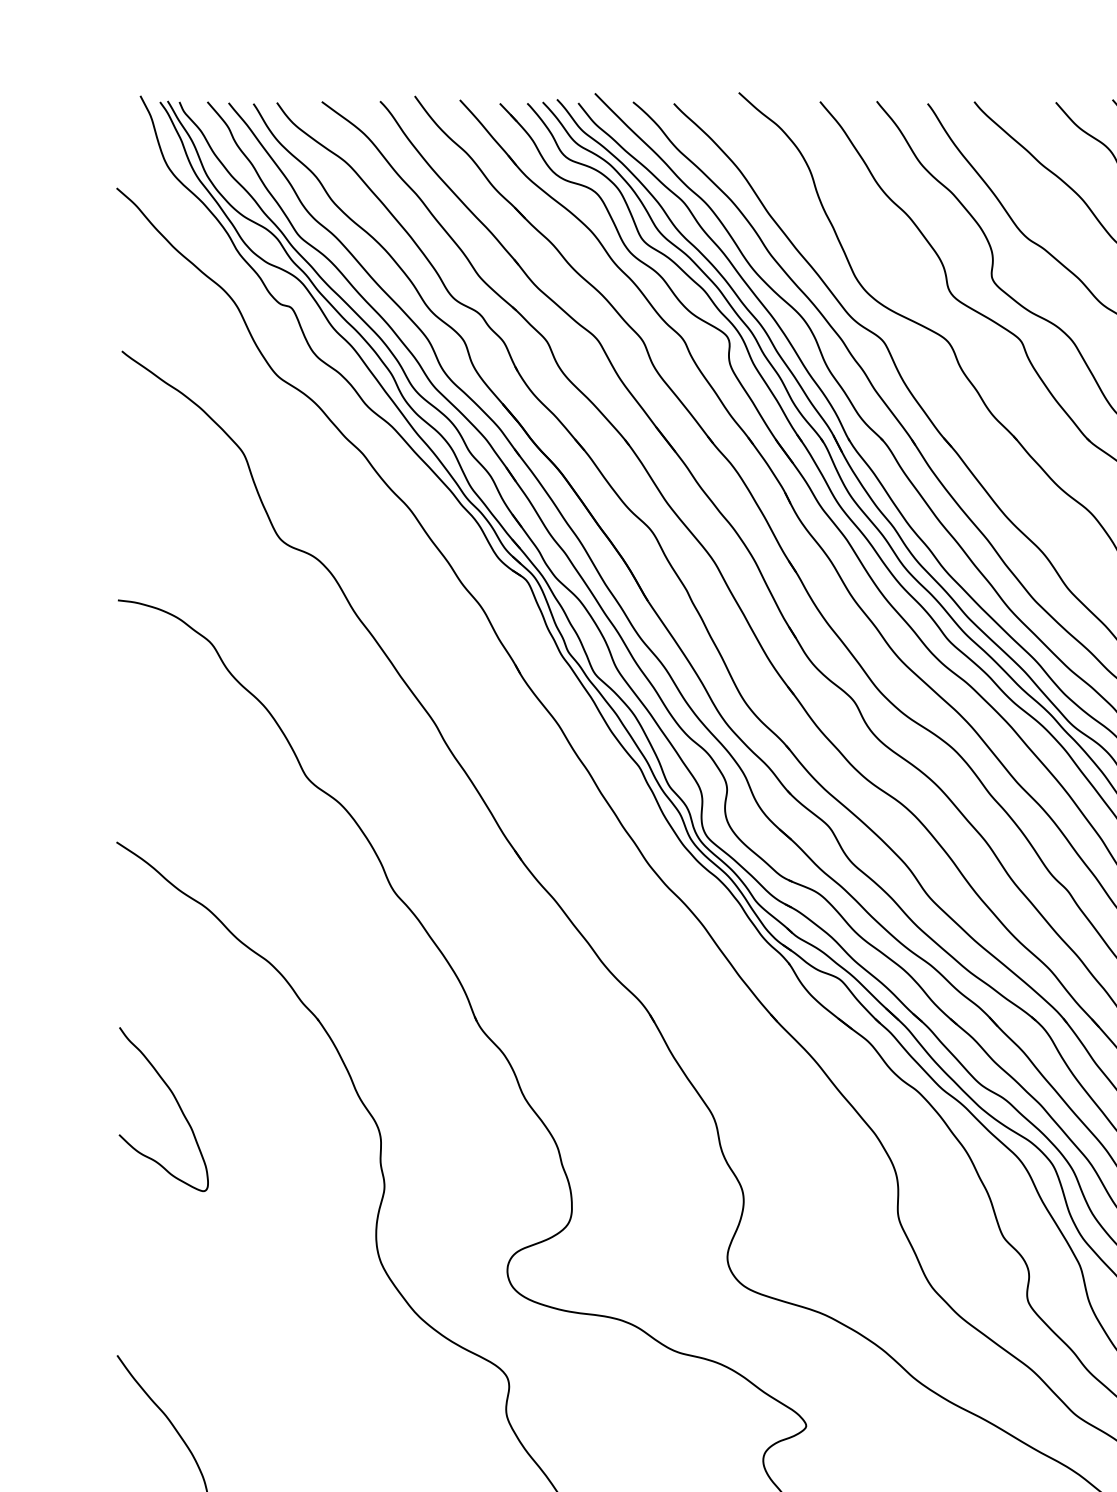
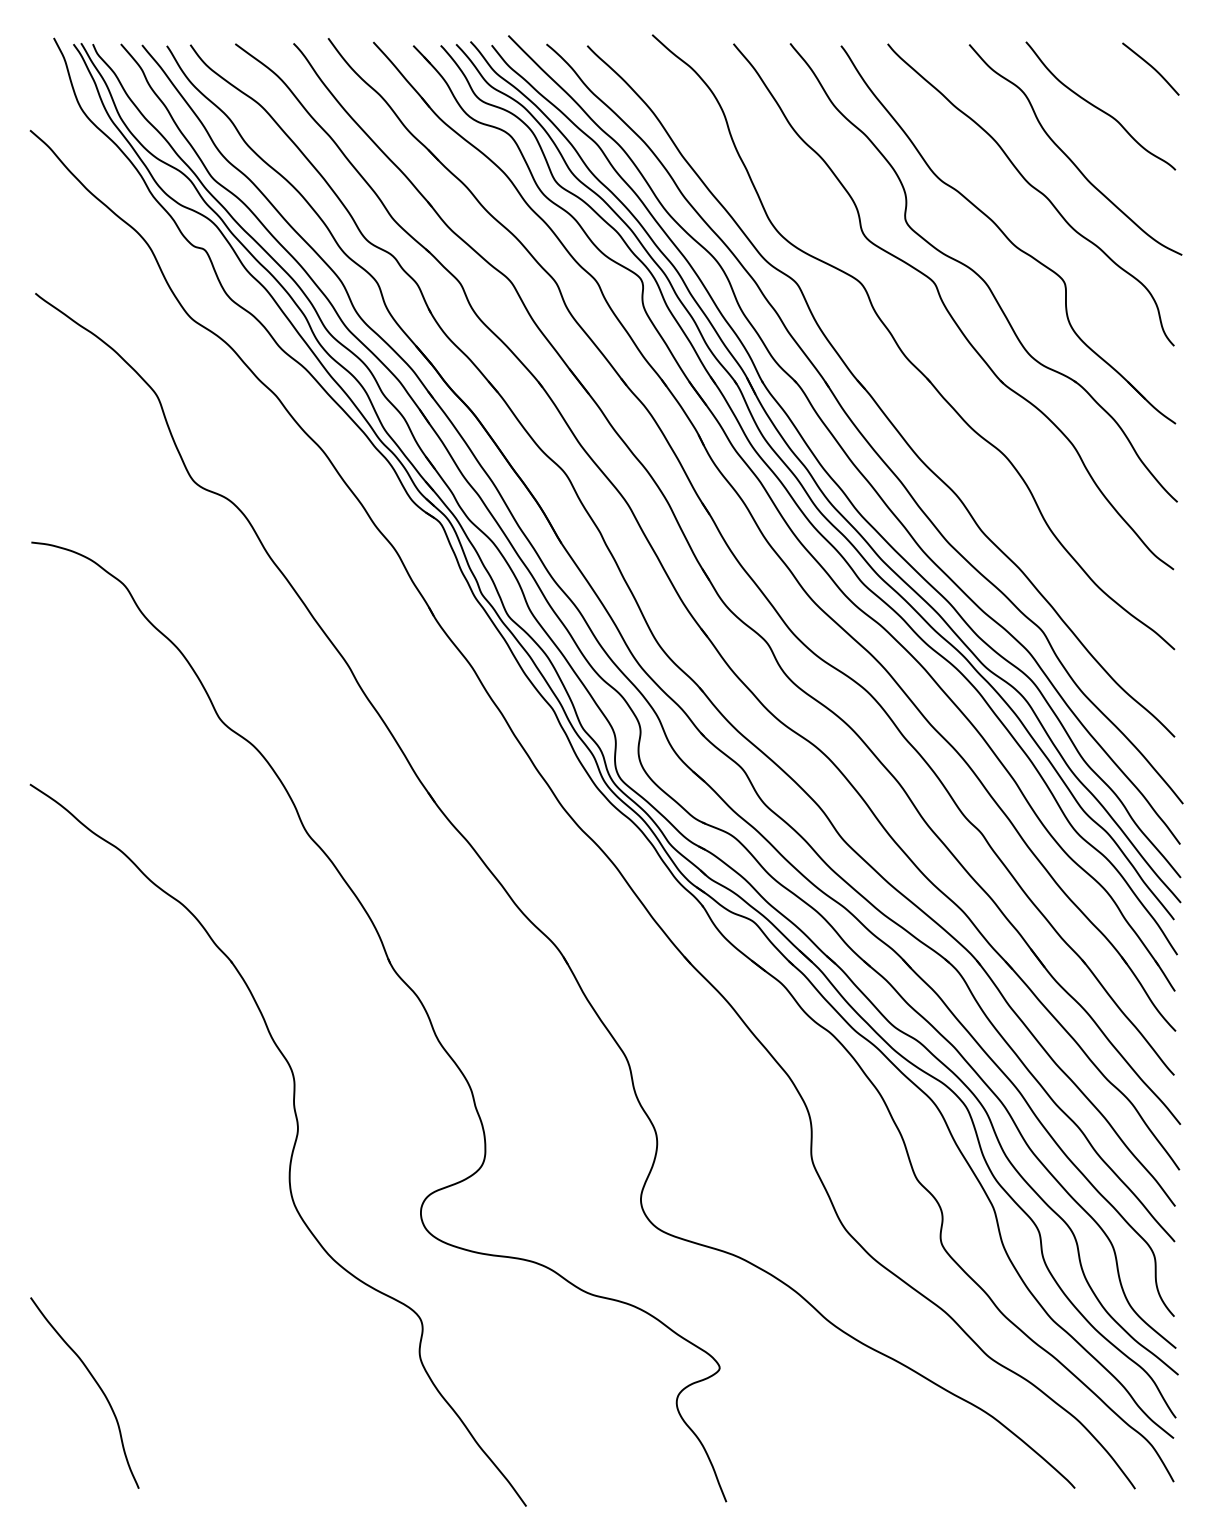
curve: (175, 1100) -> (88, 1042), removed

